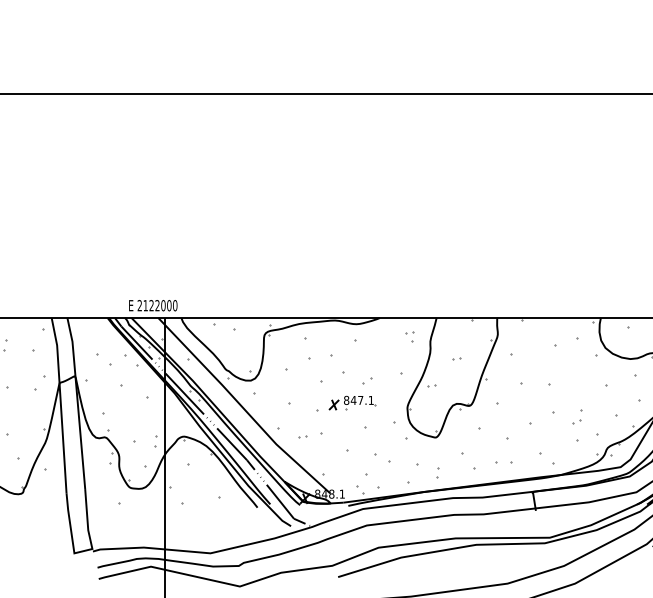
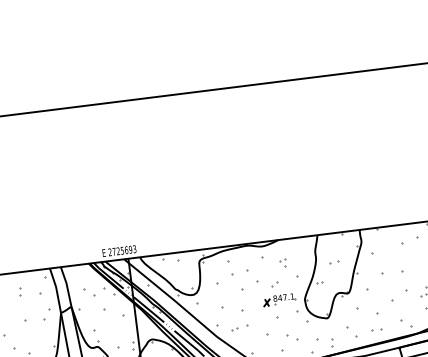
text: (160, 305) -> (124, 250), 2122000 -> 2725693
part: (409, 336) -> (282, 262), moved
part: (456, 358) -> (334, 261), size x1.6
part: (352, 402) -> (279, 299), moved

